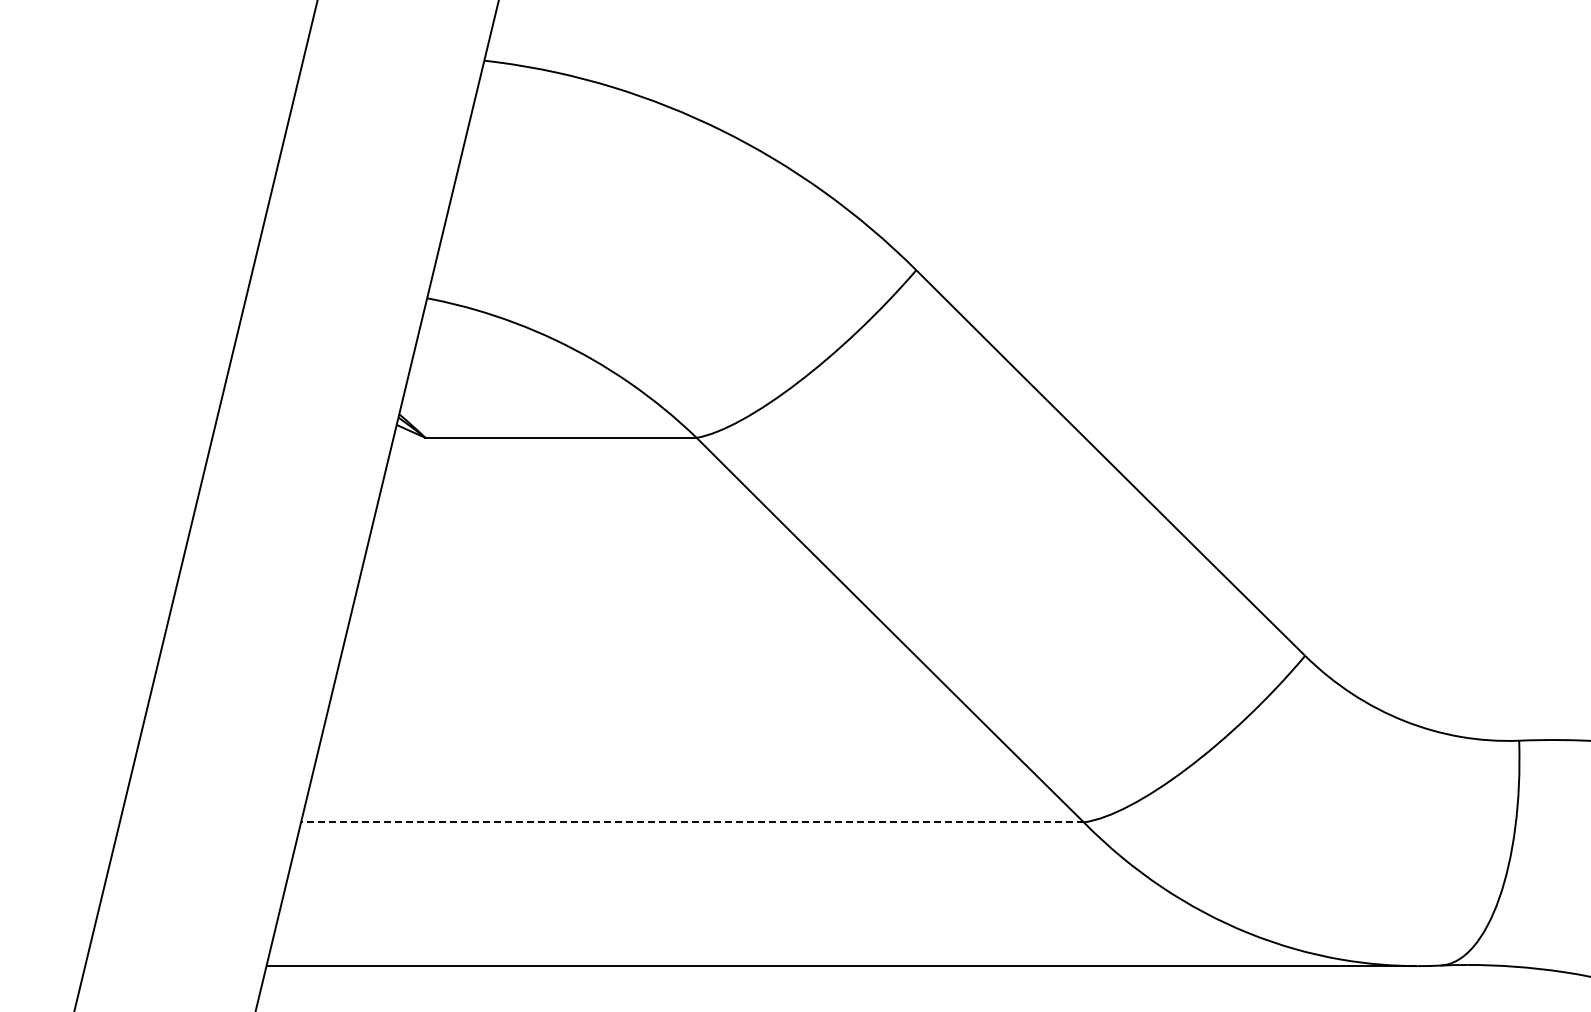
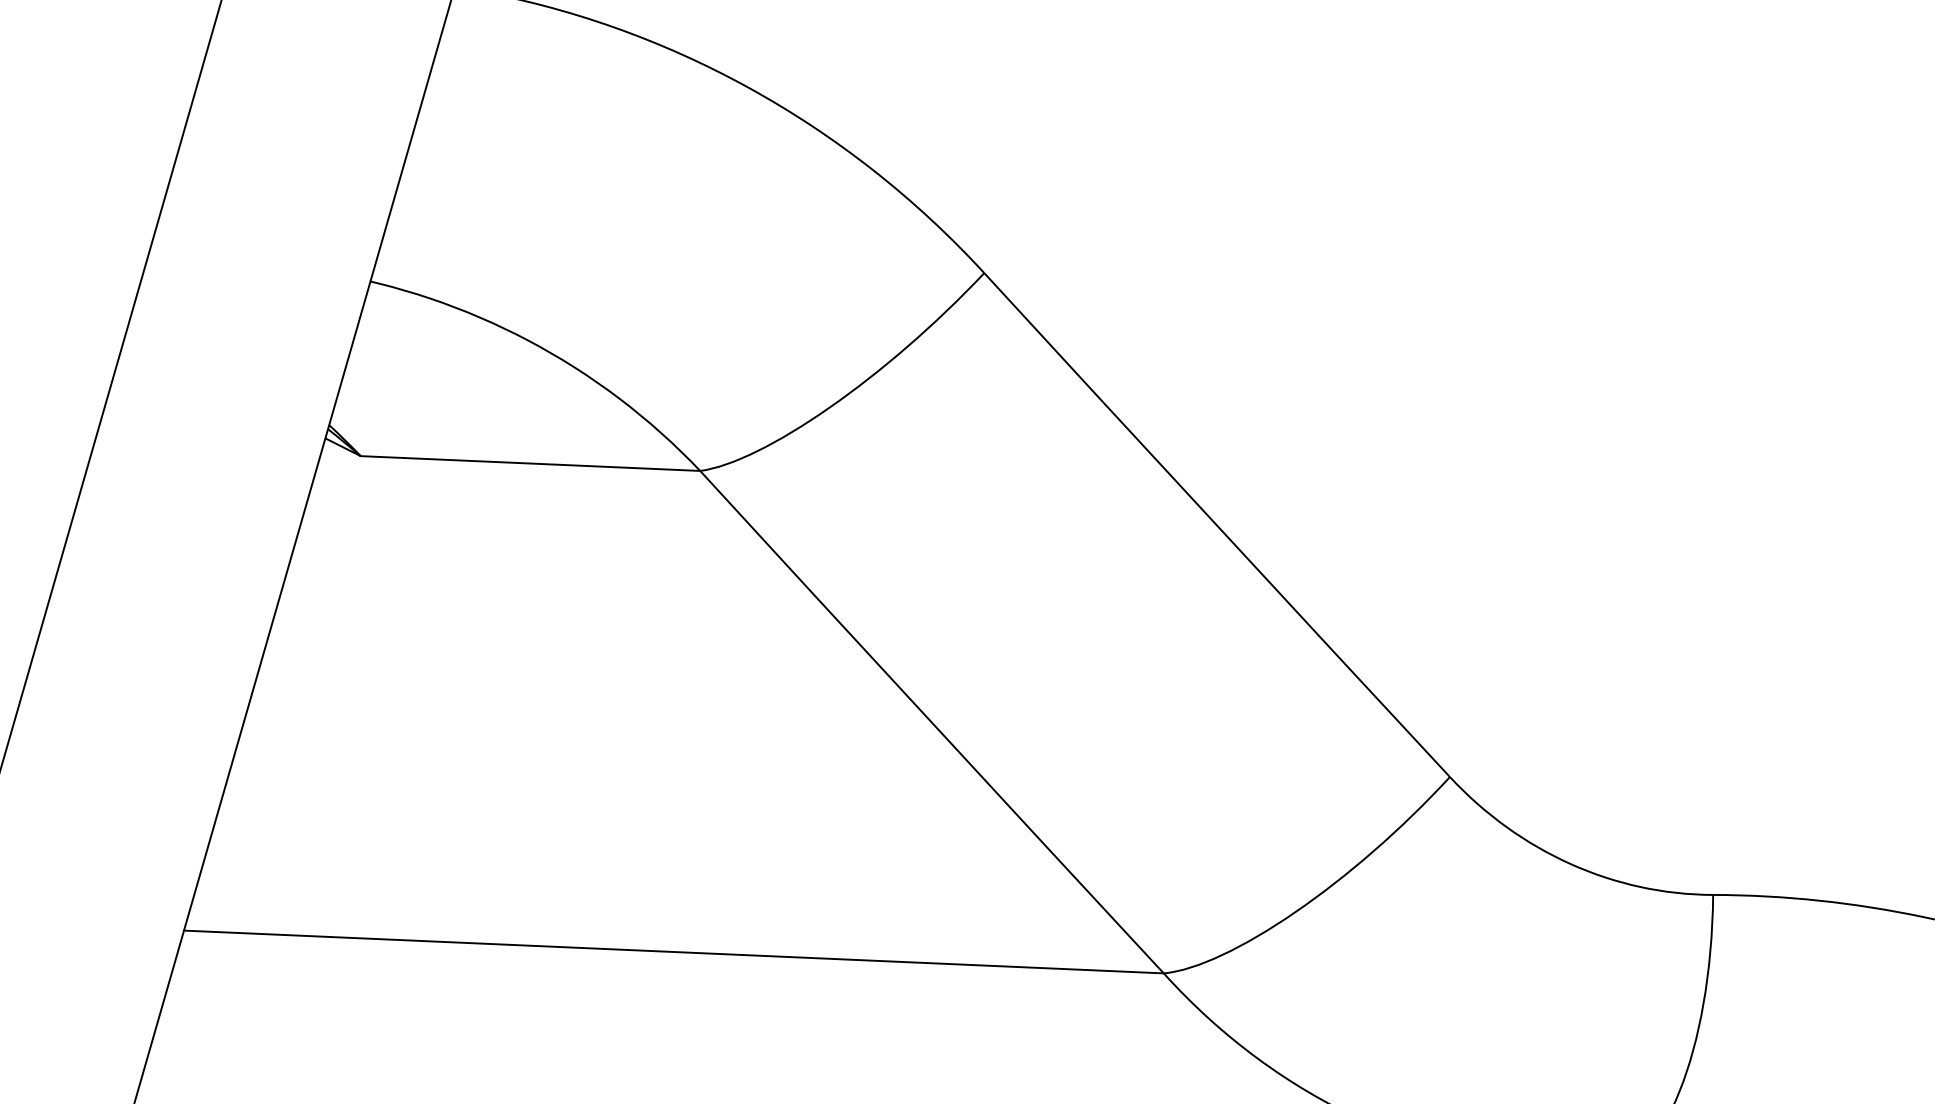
line: (691, 822) -> (672, 952), dashed -> solid

